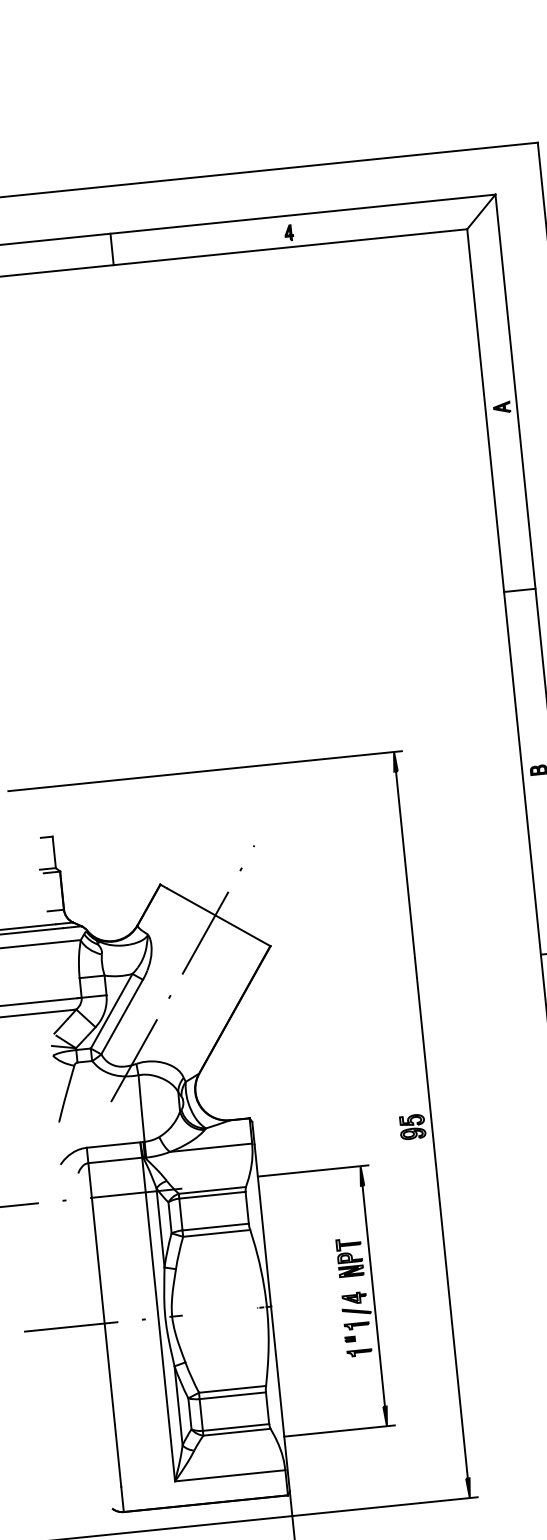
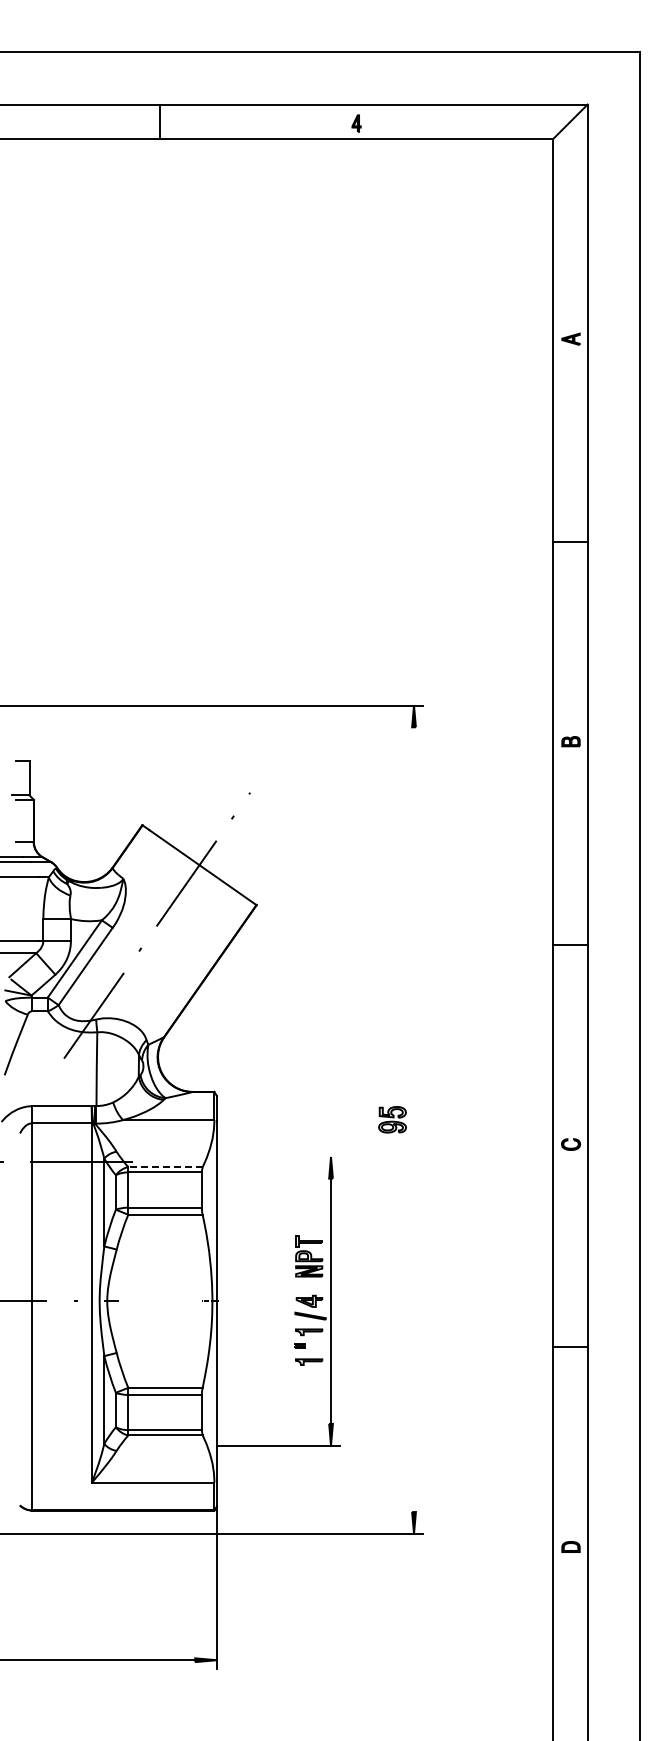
line: (432, 1124) -> (414, 1119), removed
line: (313, 1170) -> (278, 1156), removed
line: (212, 1190) -> (165, 1167), solid -> dashed

